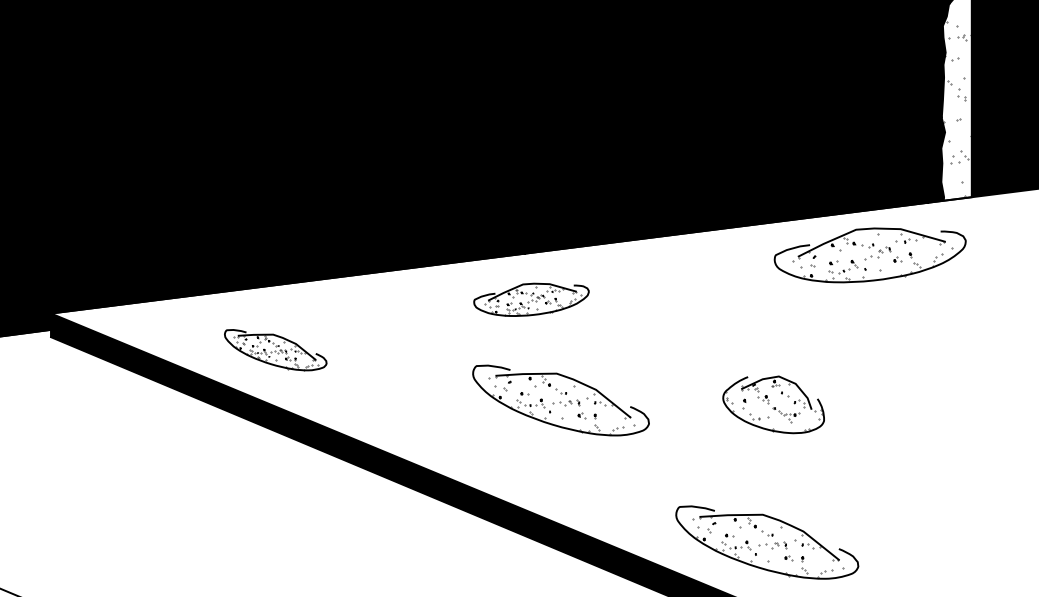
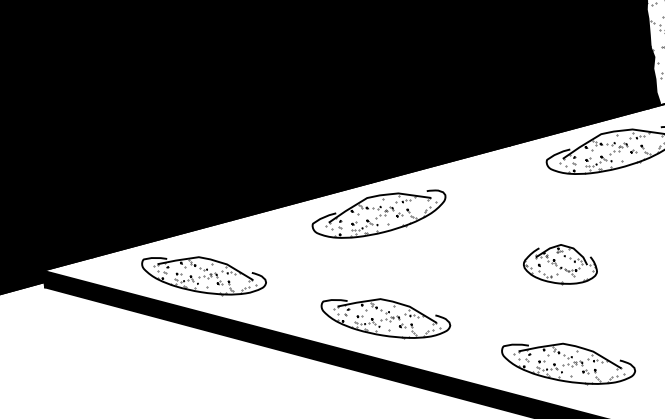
part: (531, 299) -> (379, 214), size x1.67
part: (275, 349) -> (204, 274), size x1.67
part: (560, 400) -> (385, 317), moved

